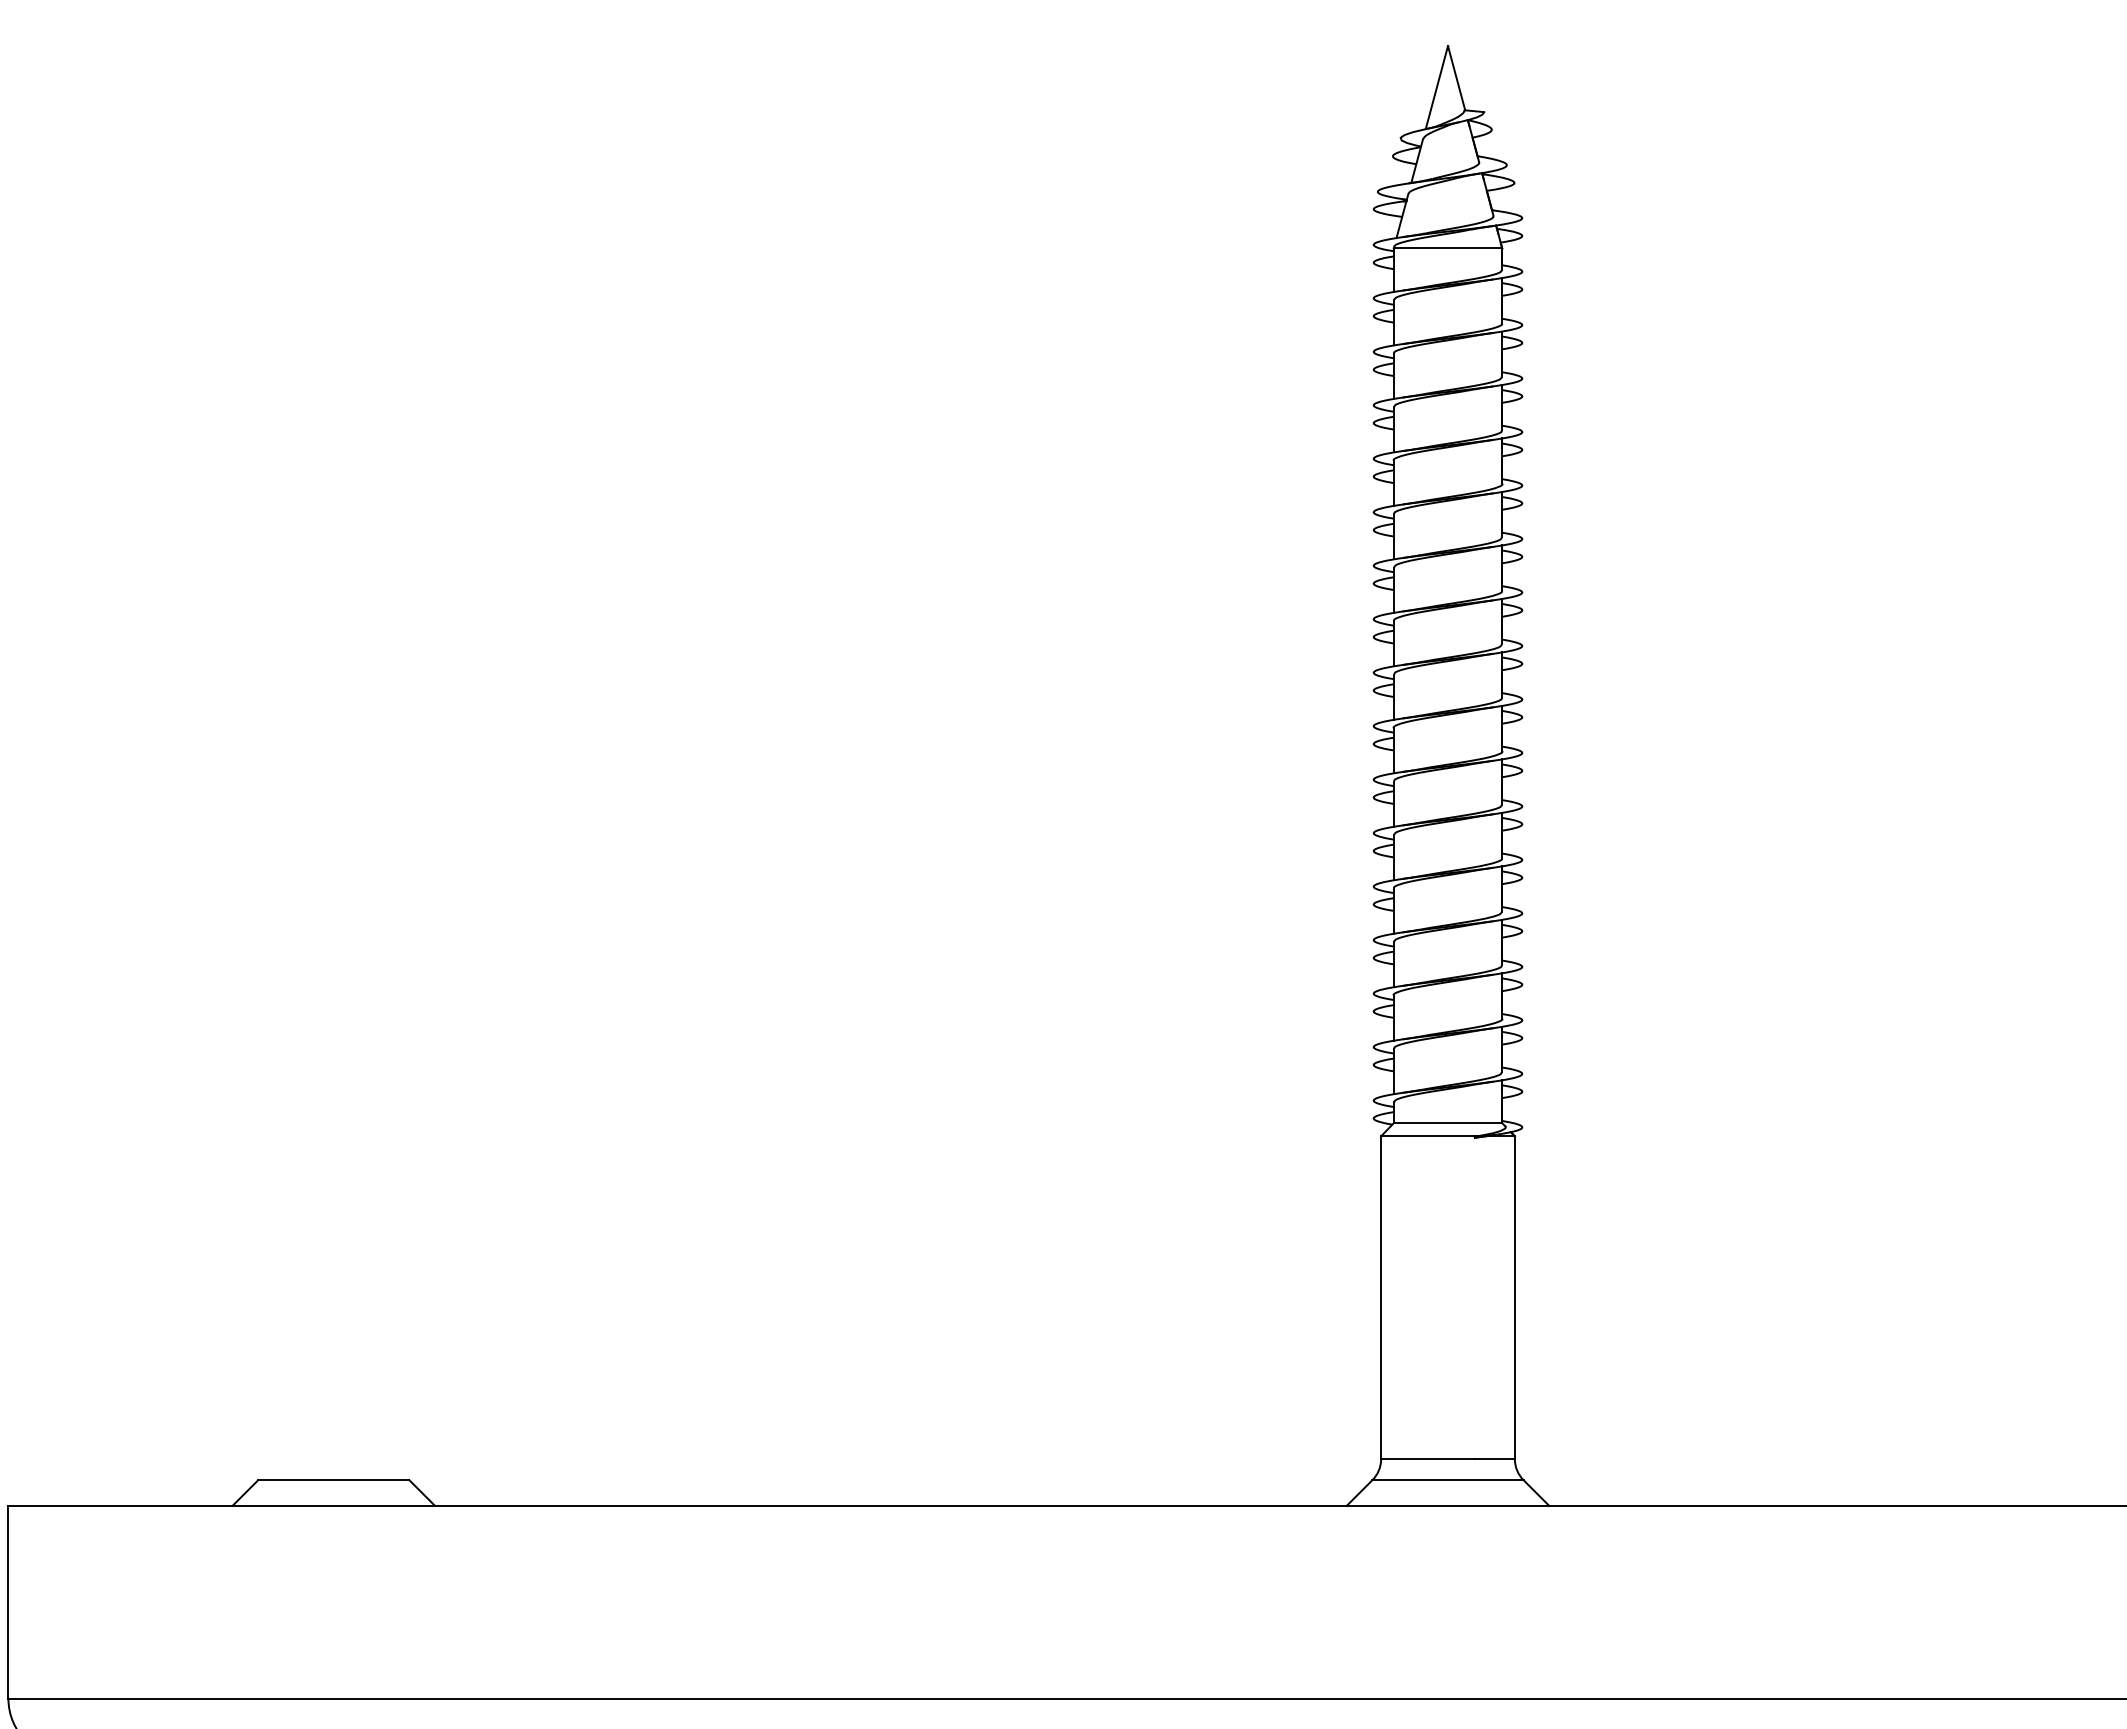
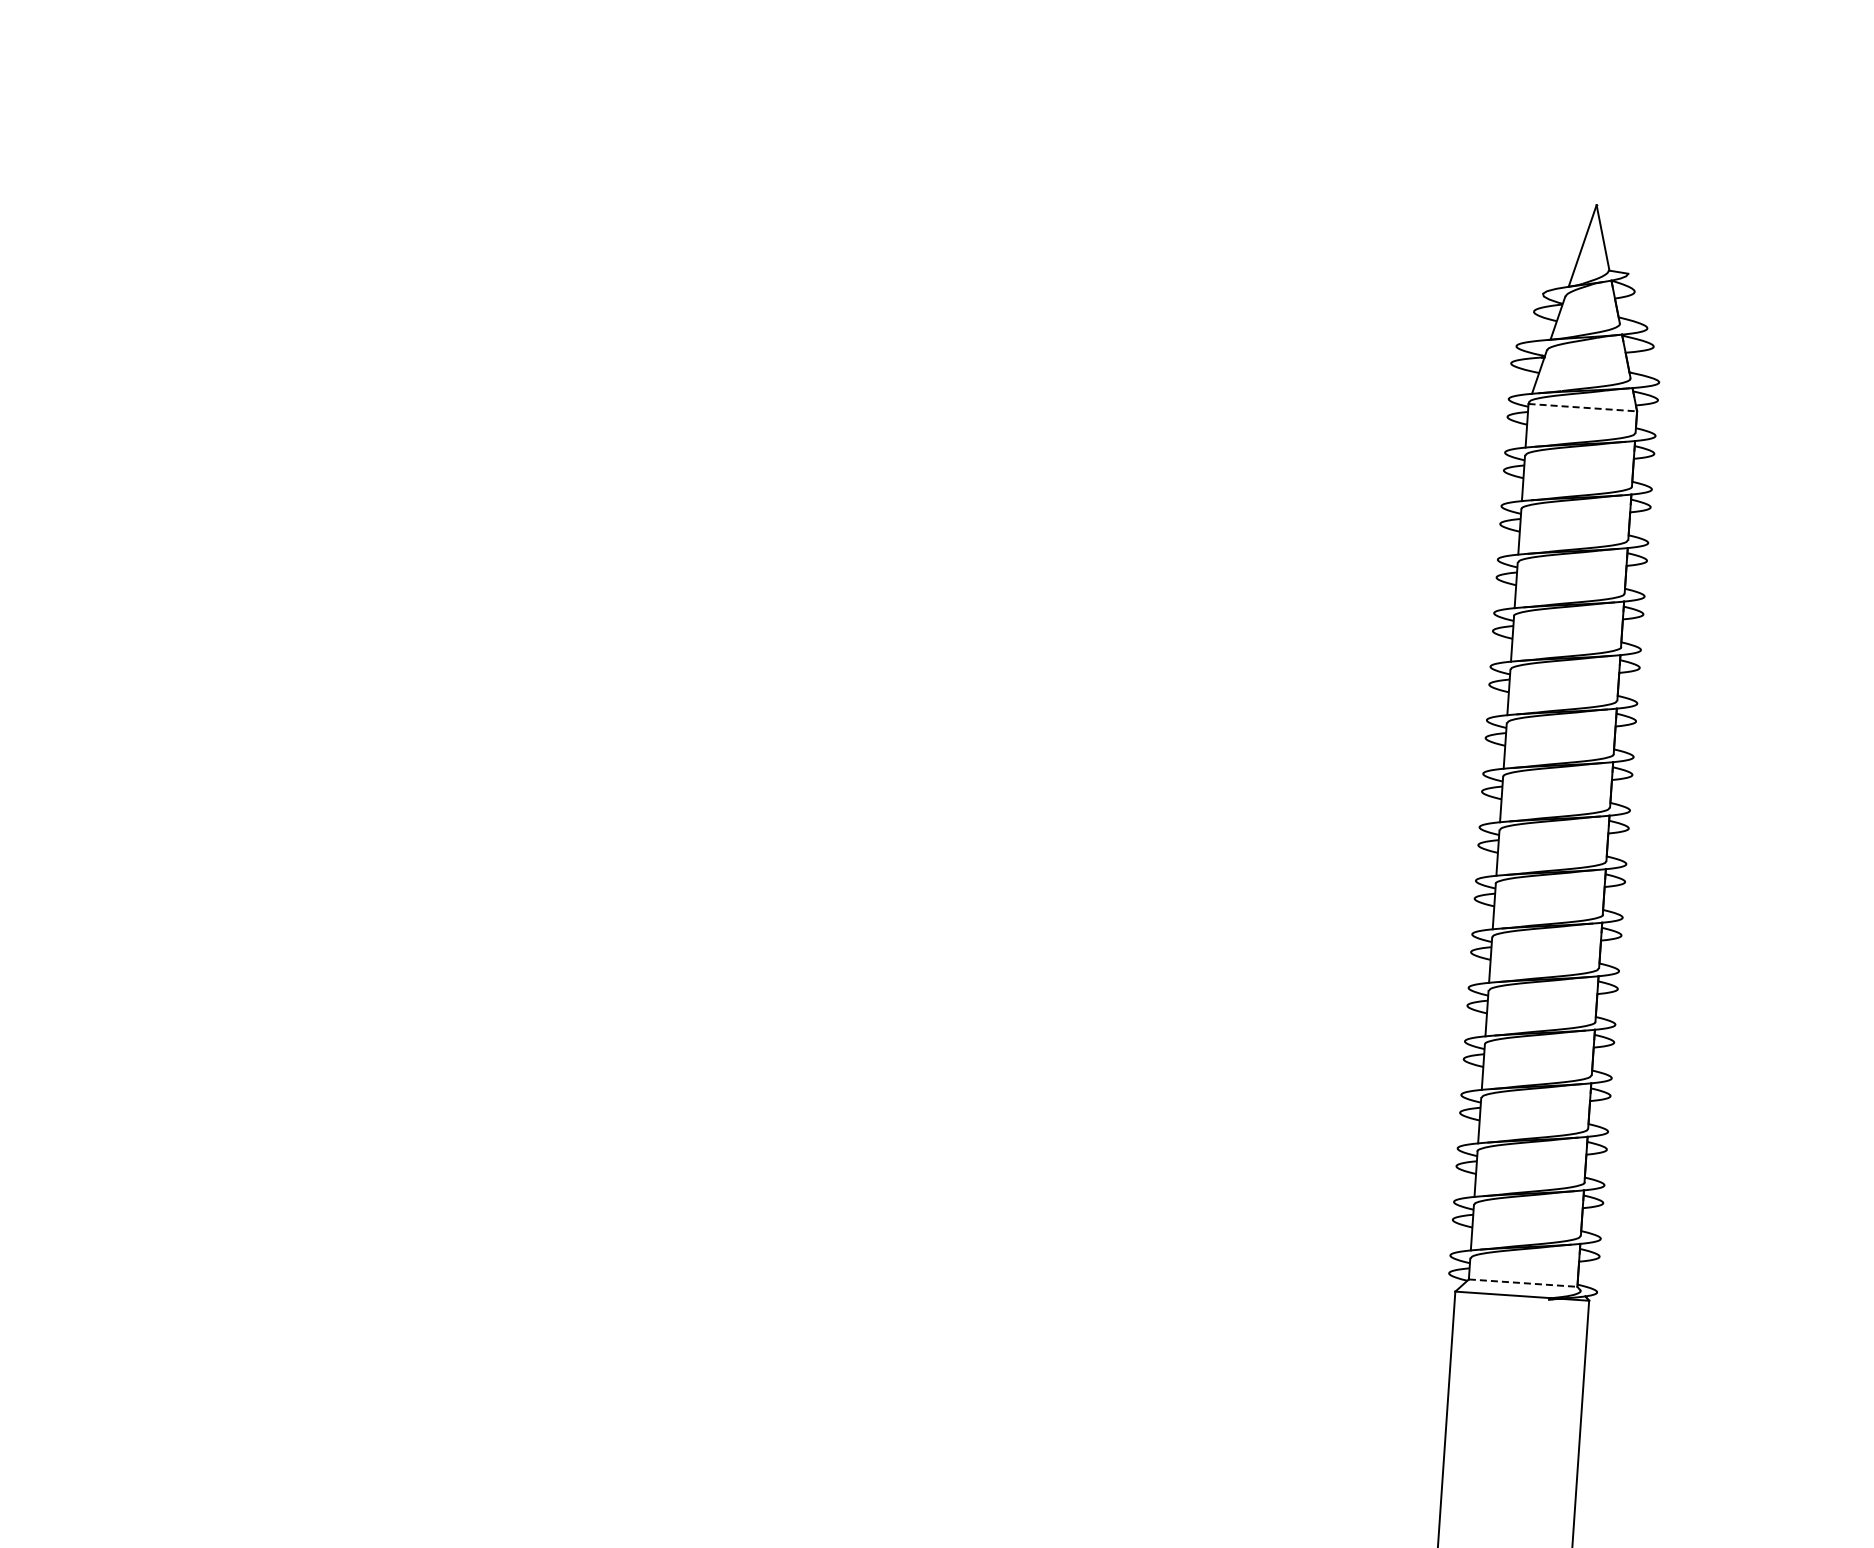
line: (1448, 248) -> (1583, 407), solid -> dashed
line: (1448, 1123) -> (1523, 1283), solid -> dashed

